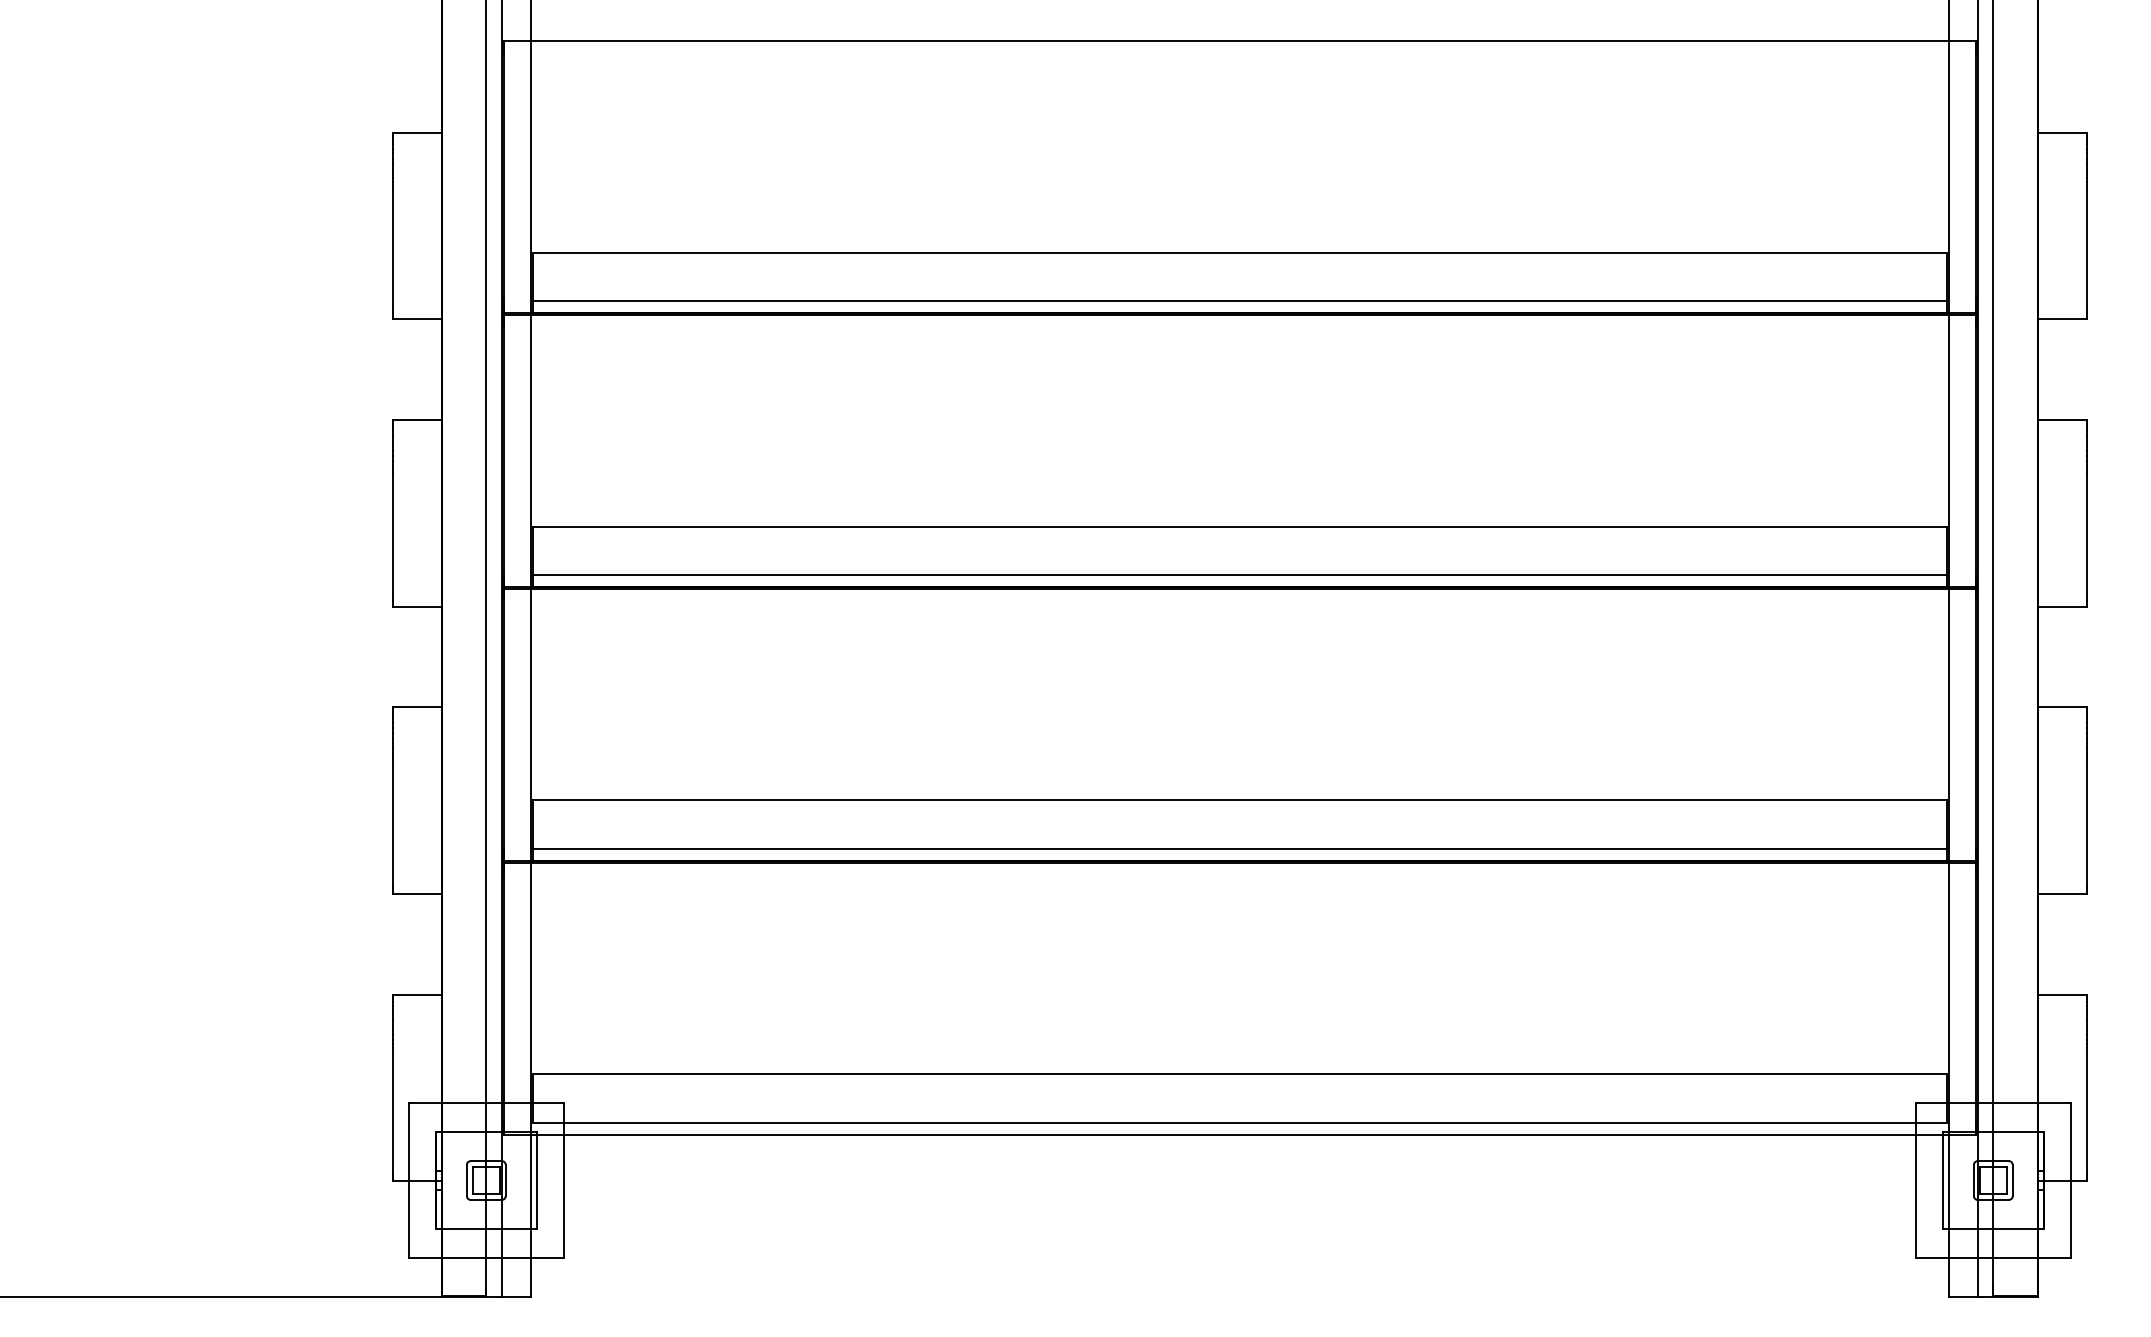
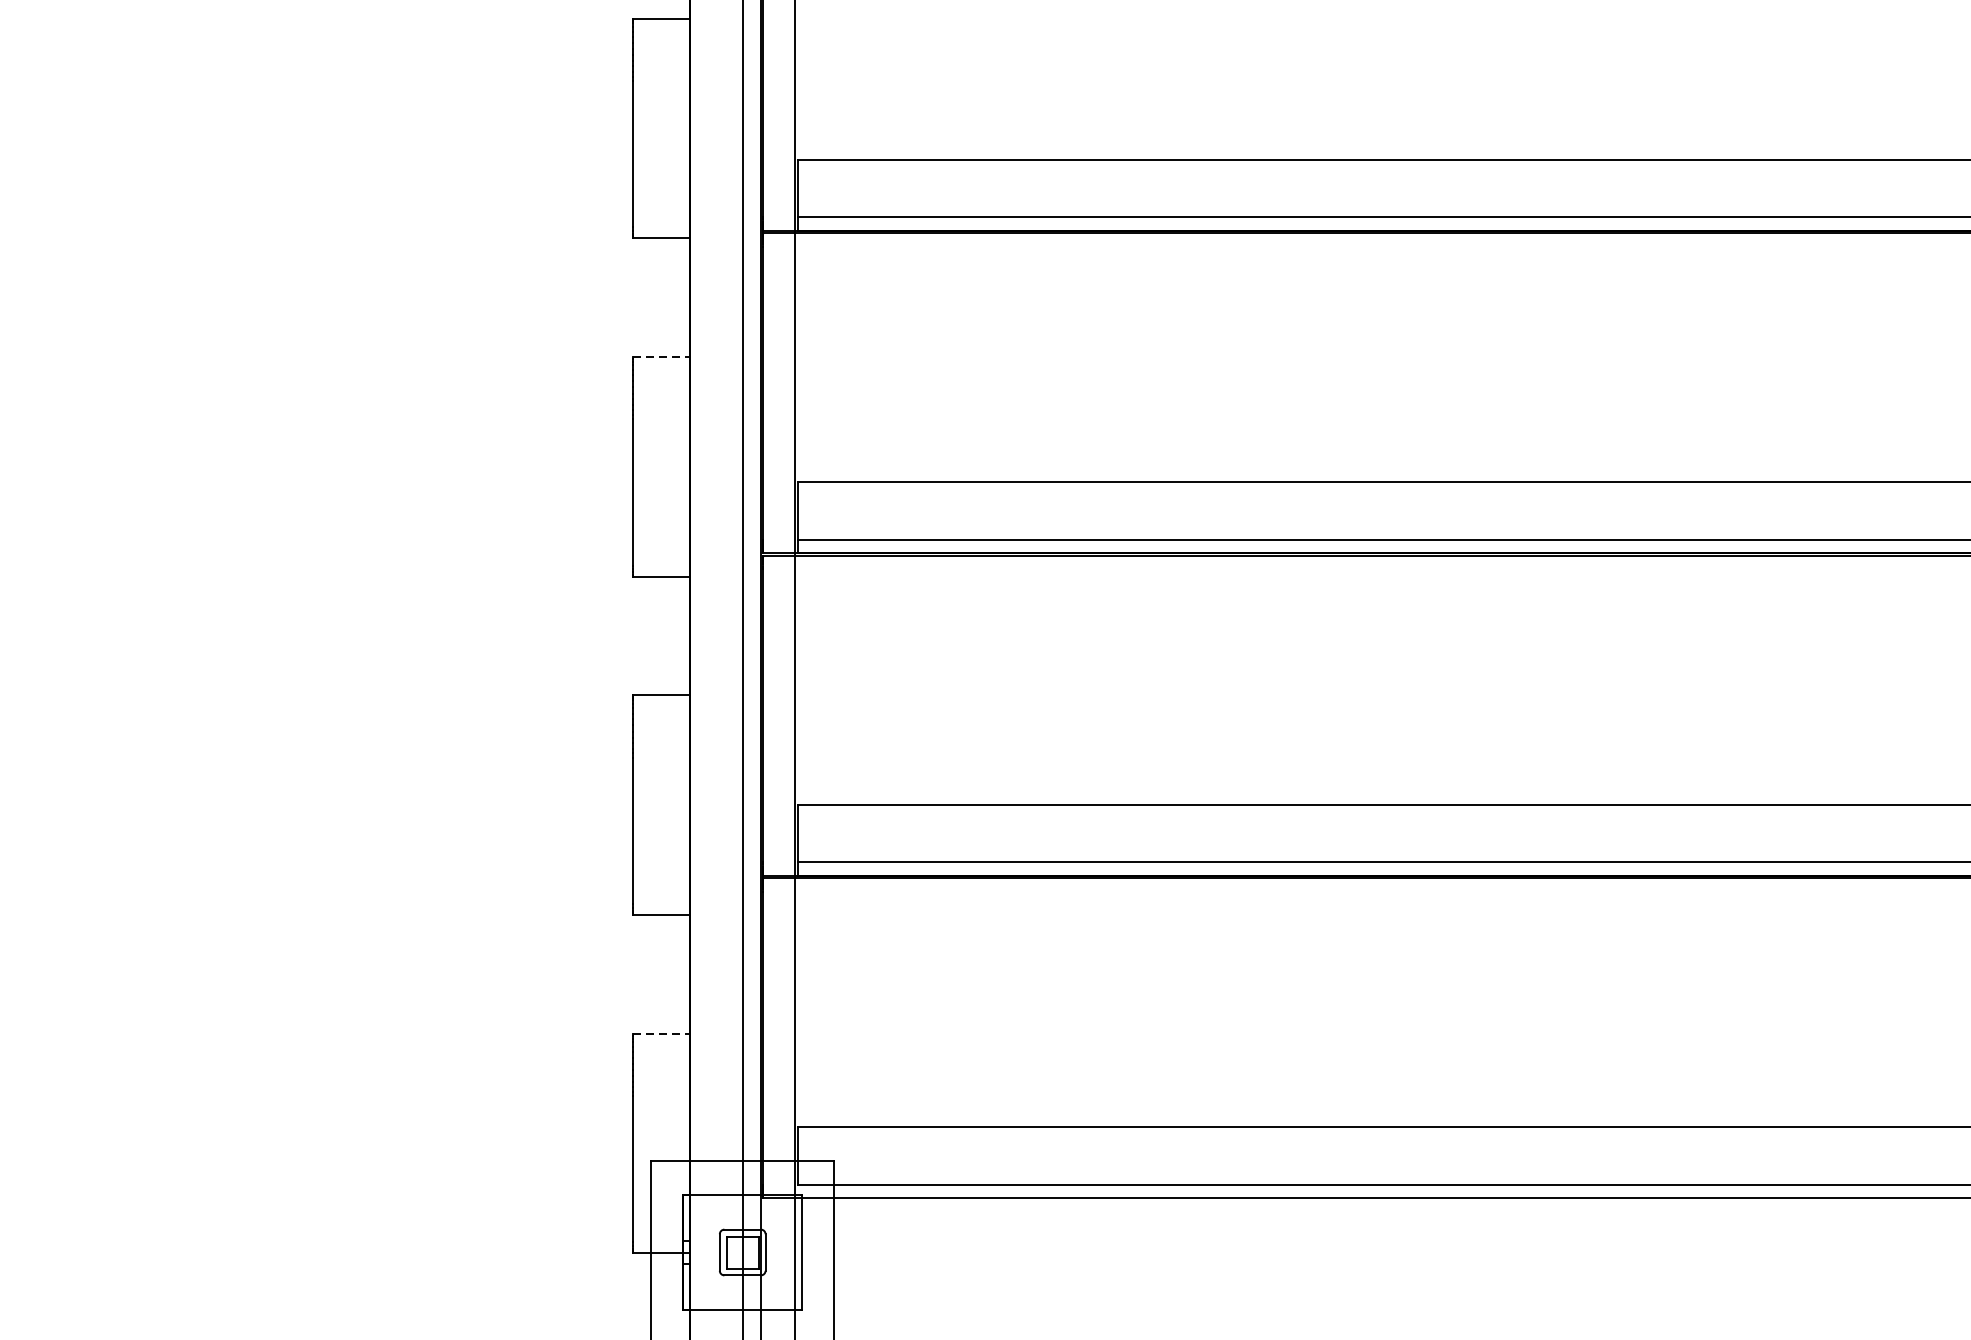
line: (417, 420) -> (661, 357), solid -> dashed
line: (417, 994) -> (661, 1033), solid -> dashed

